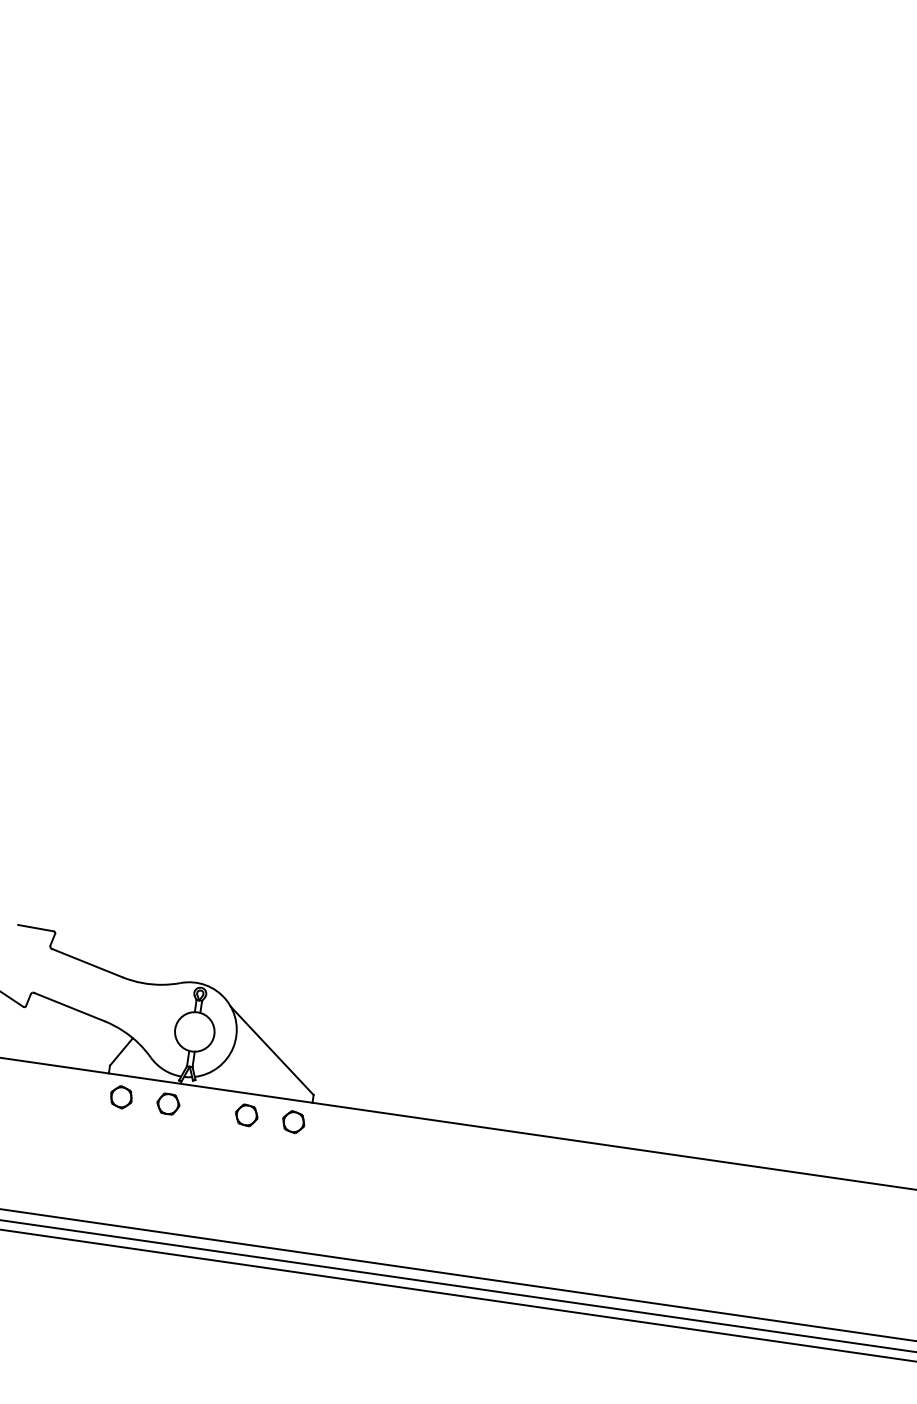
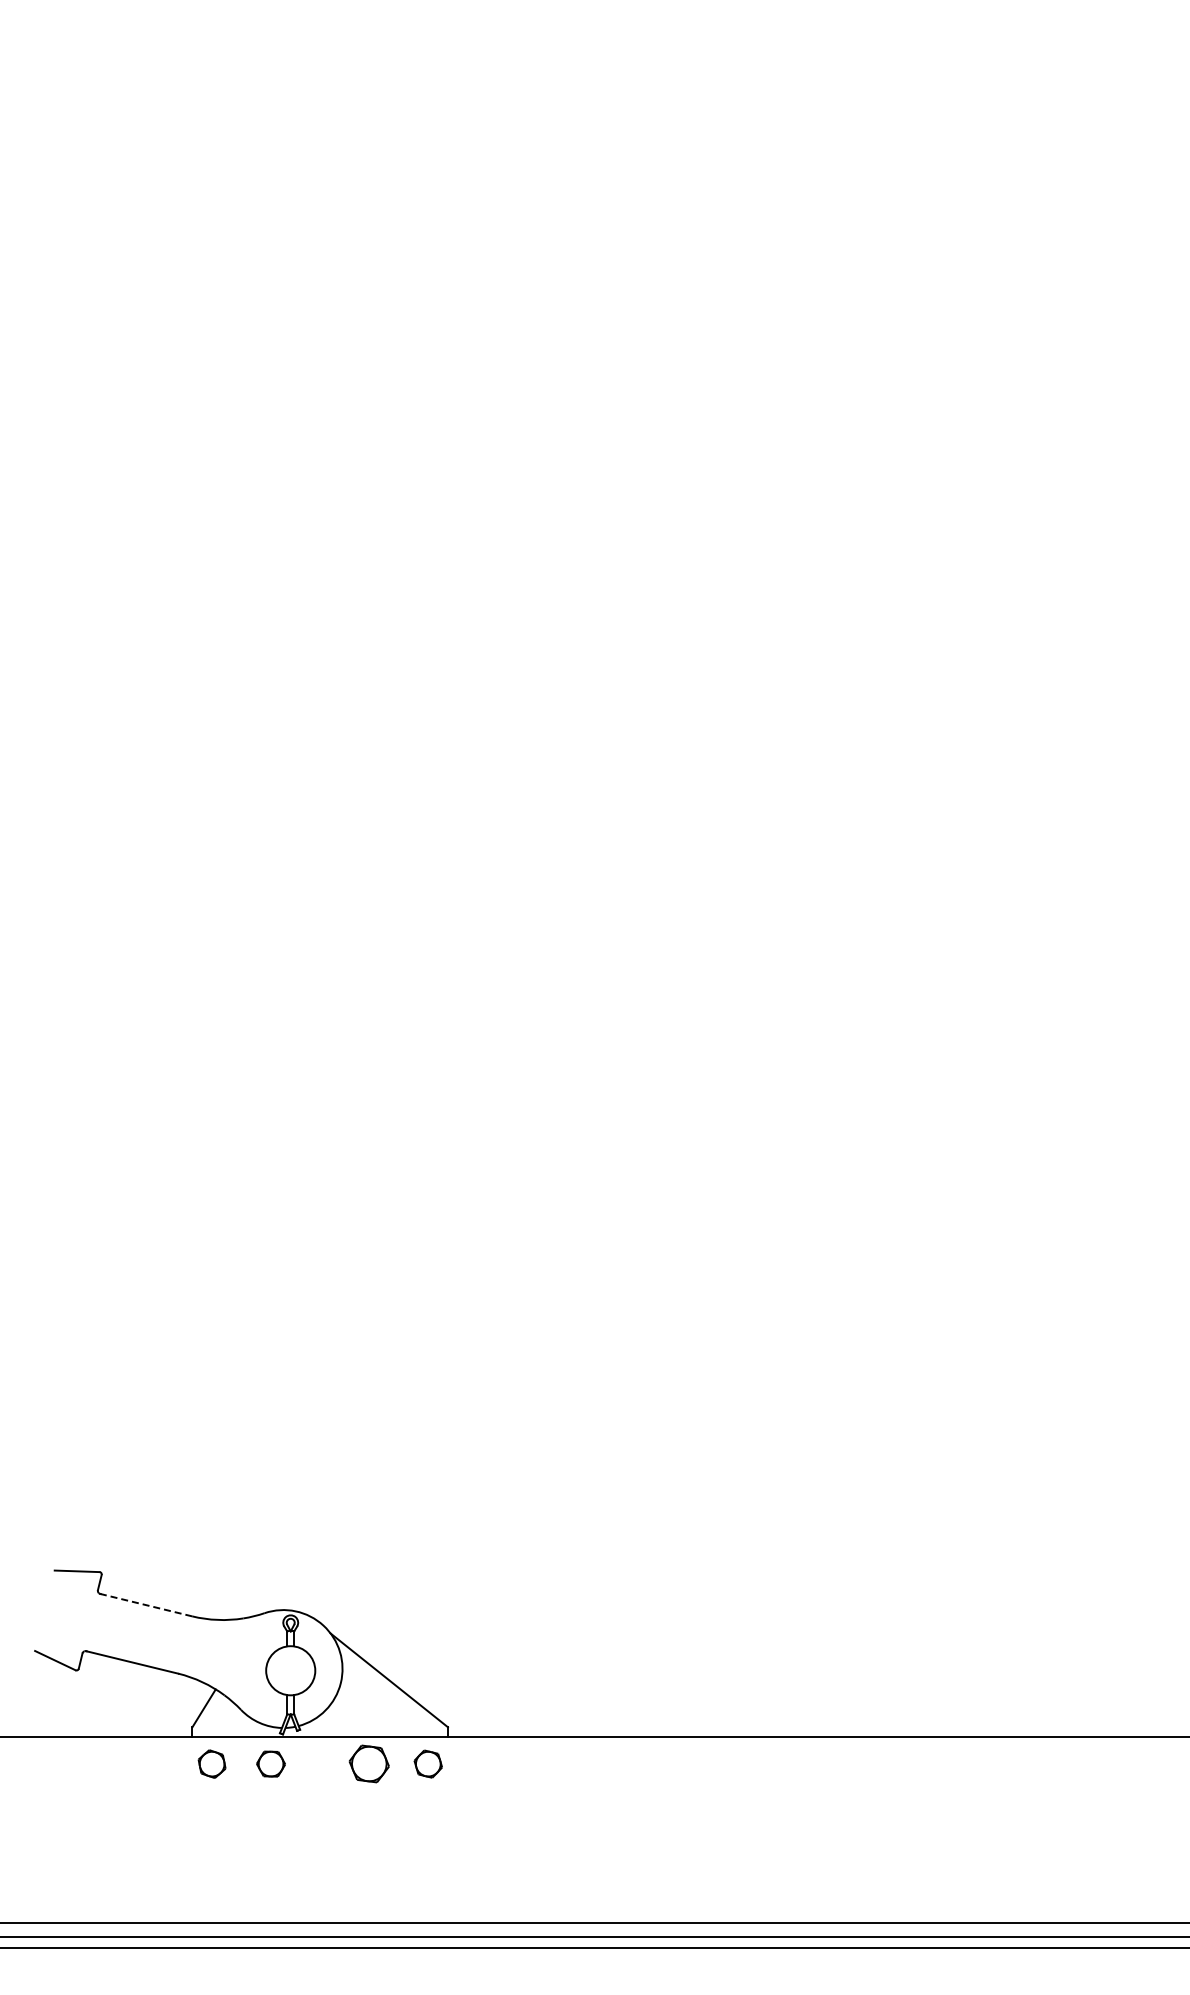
line: (86, 963) -> (145, 1605), solid -> dashed
part: (246, 1115) -> (369, 1764), size x1.4

